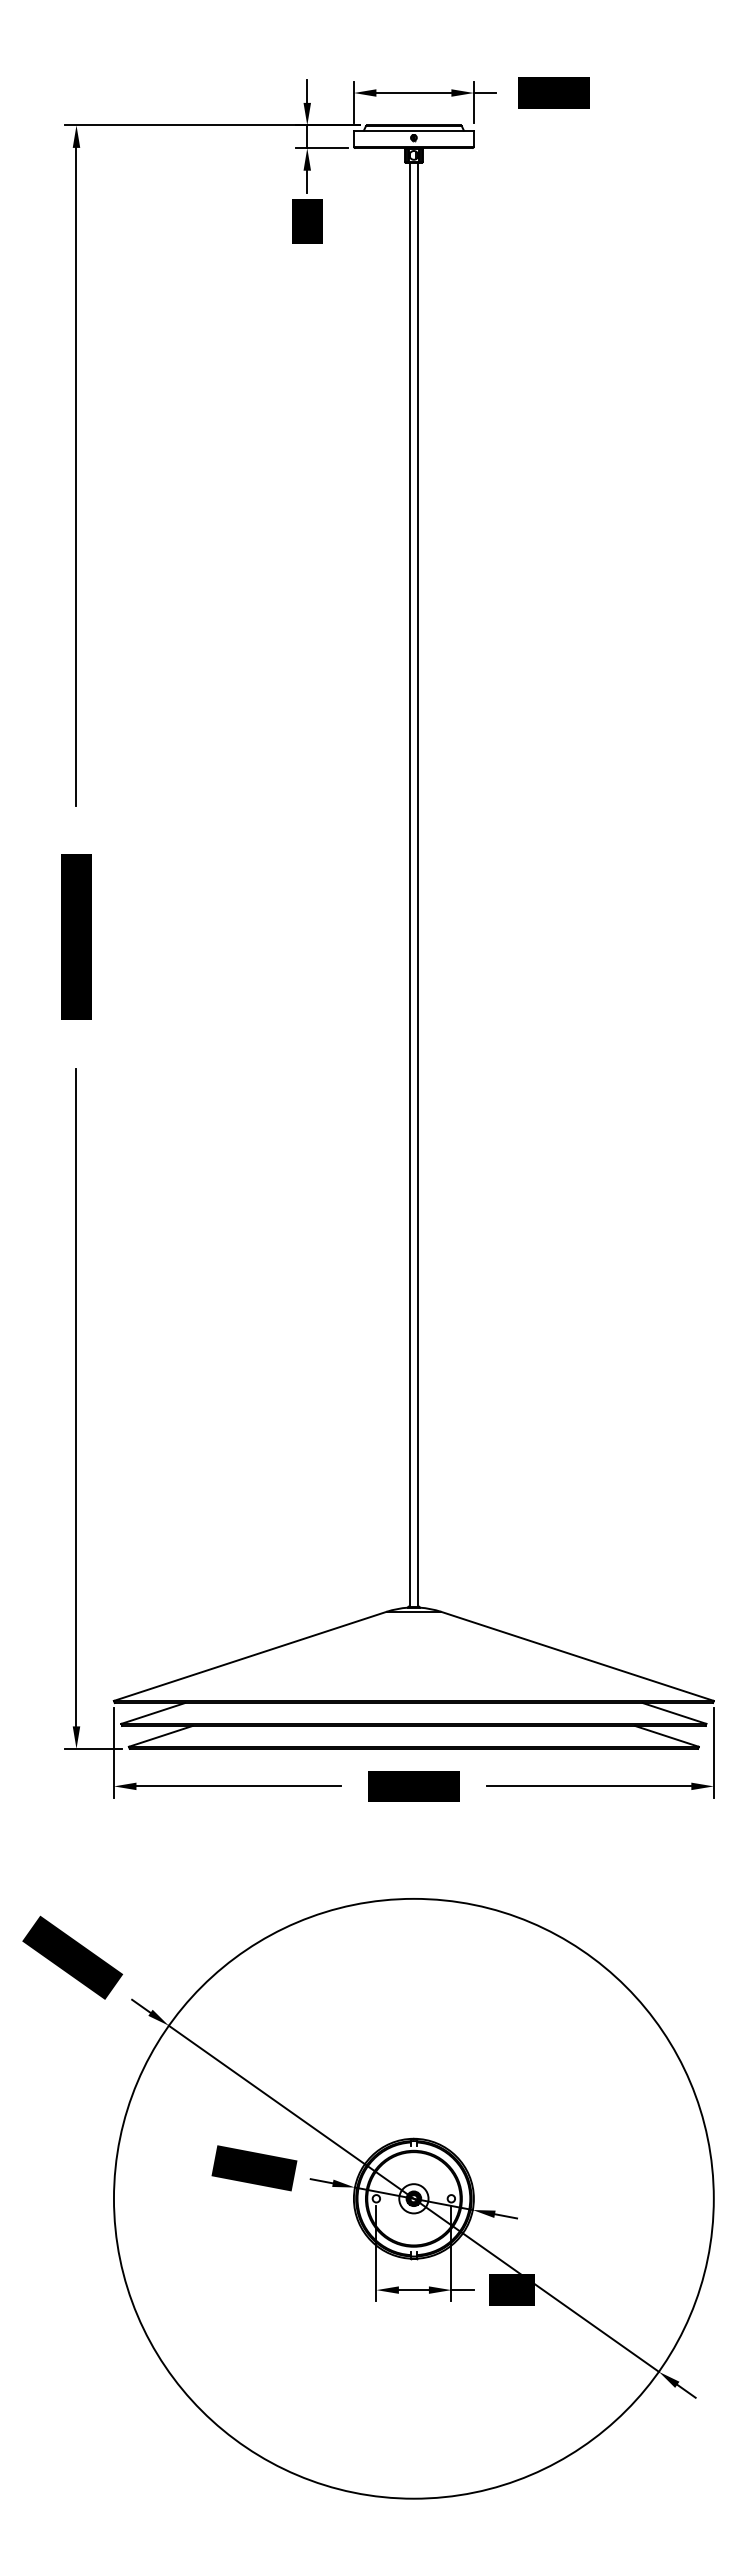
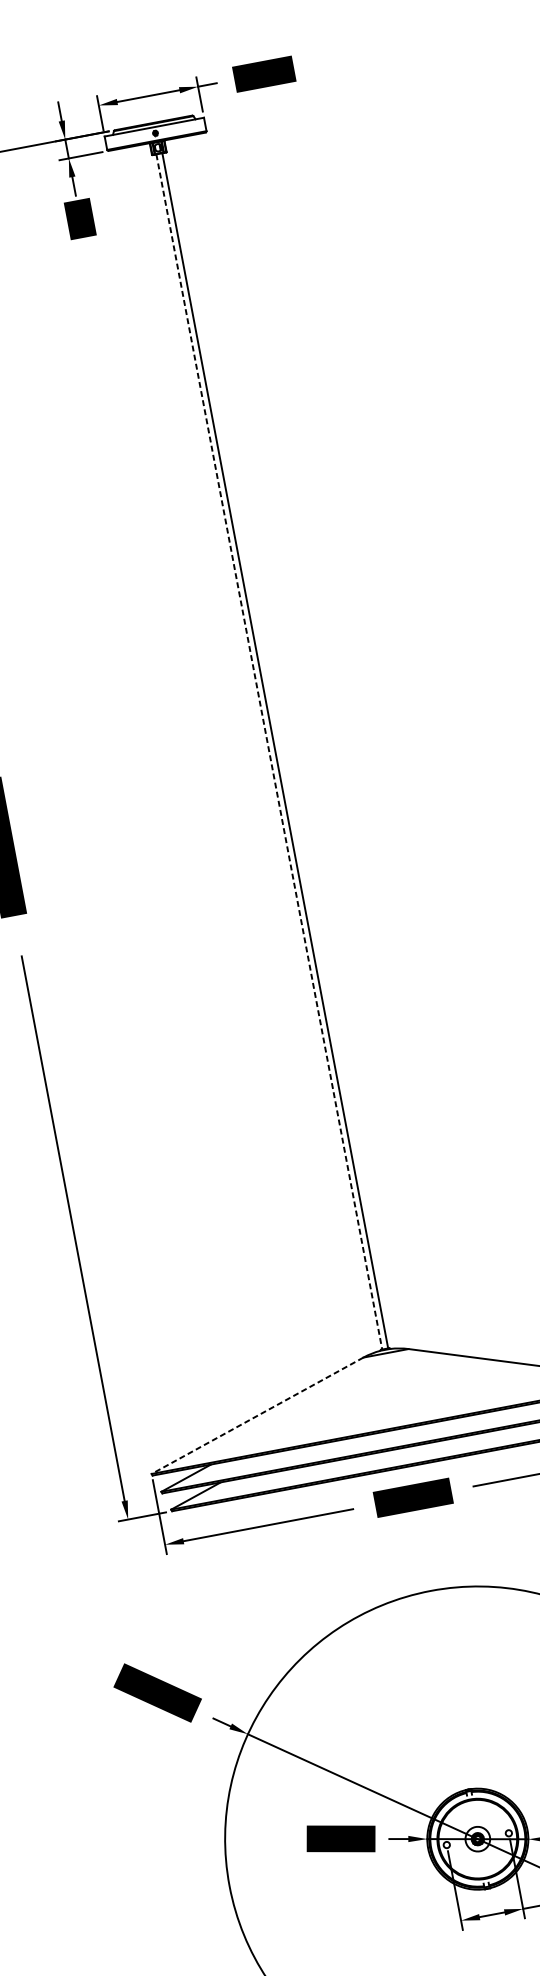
line: (410, 884) -> (269, 751), solid -> dashed
line: (249, 1656) -> (256, 1416), solid -> dashed

